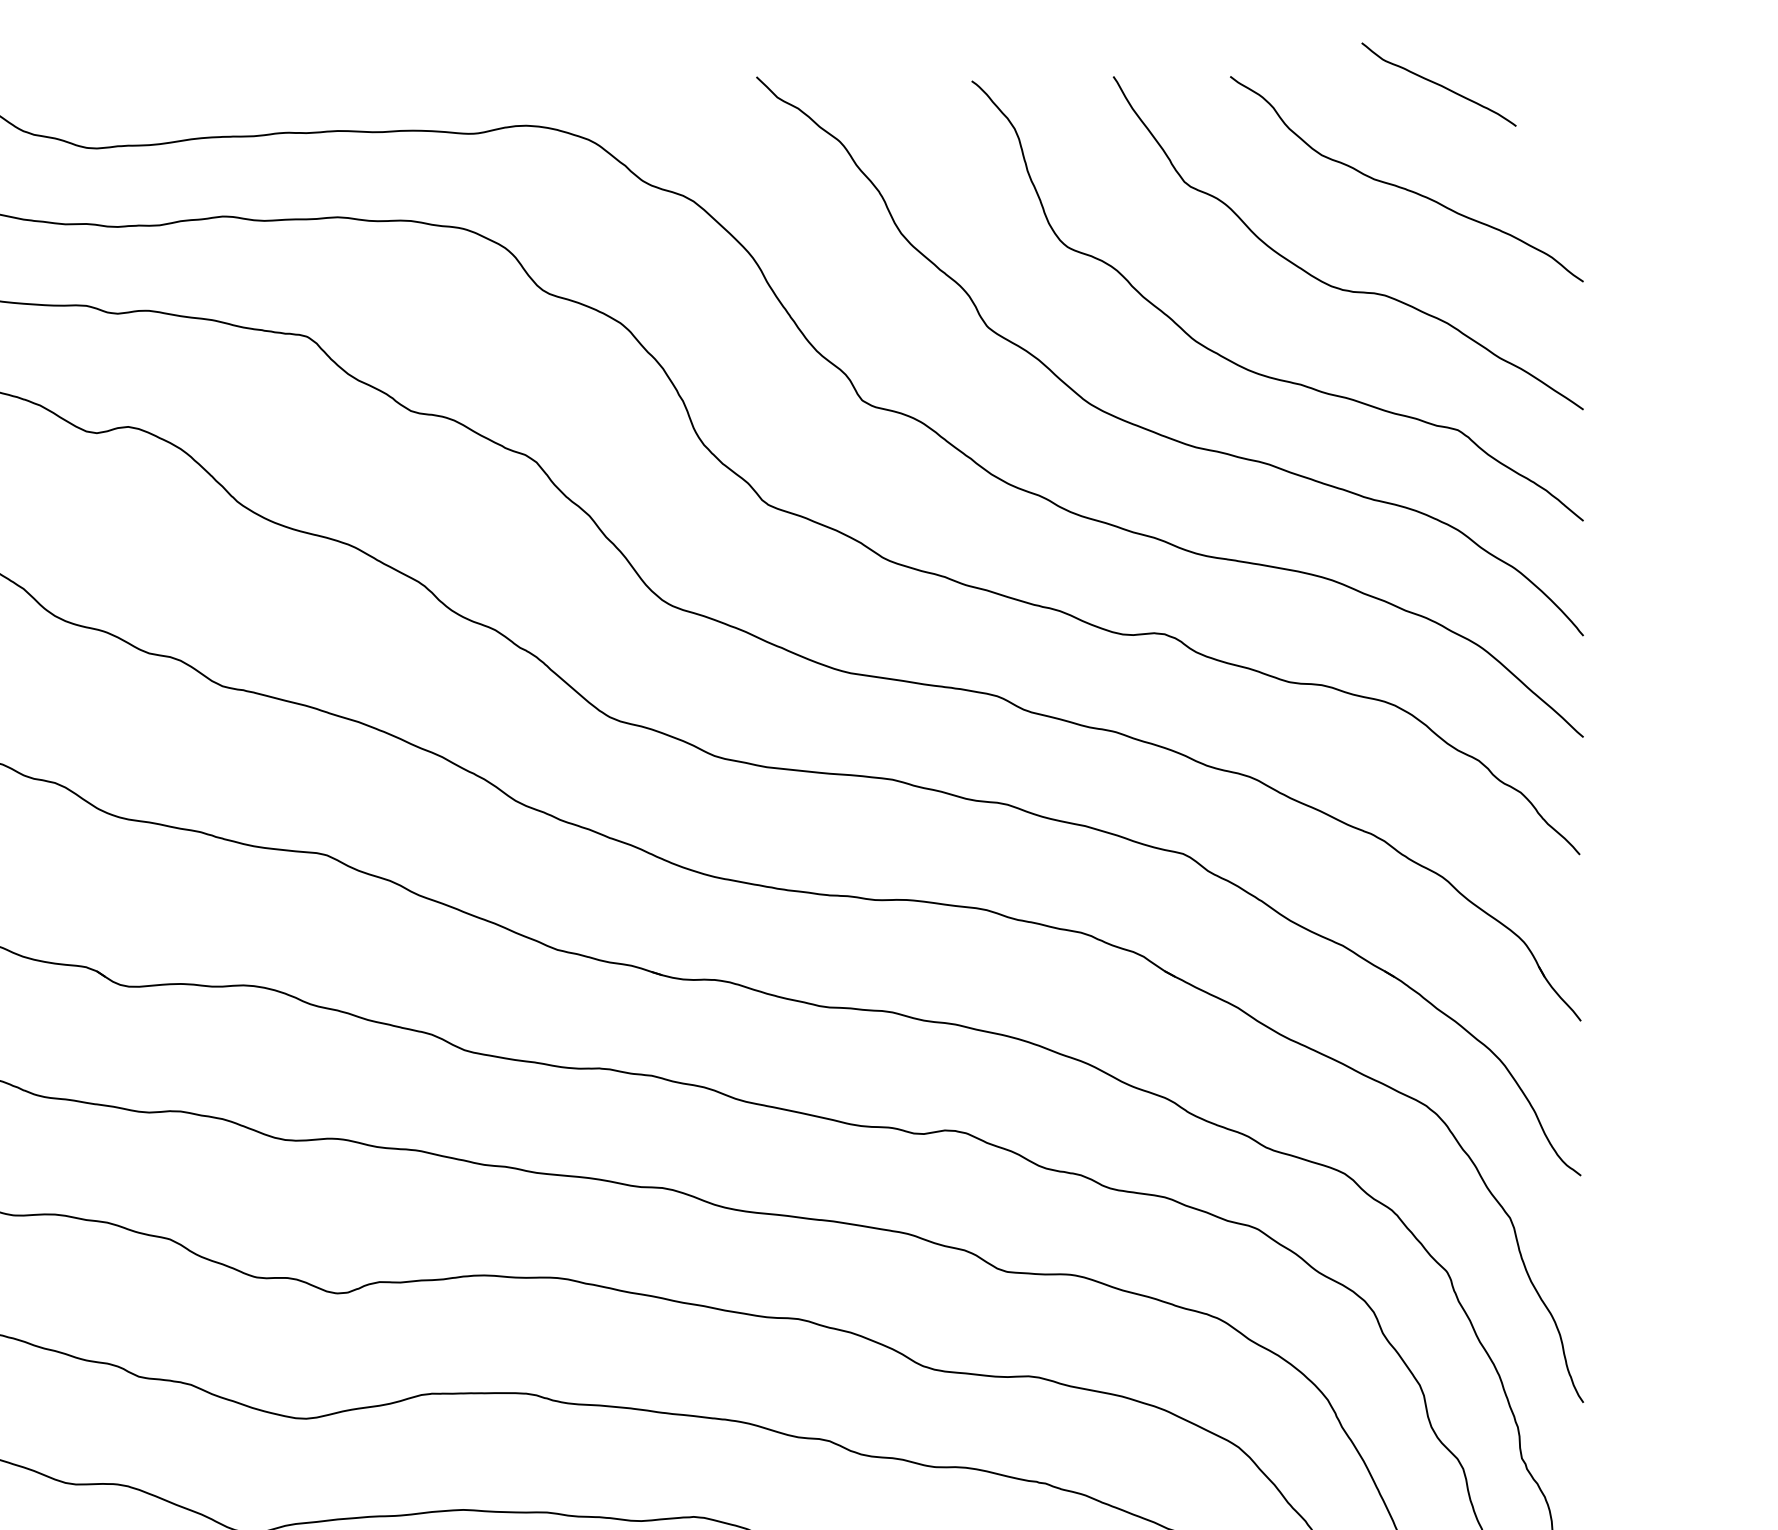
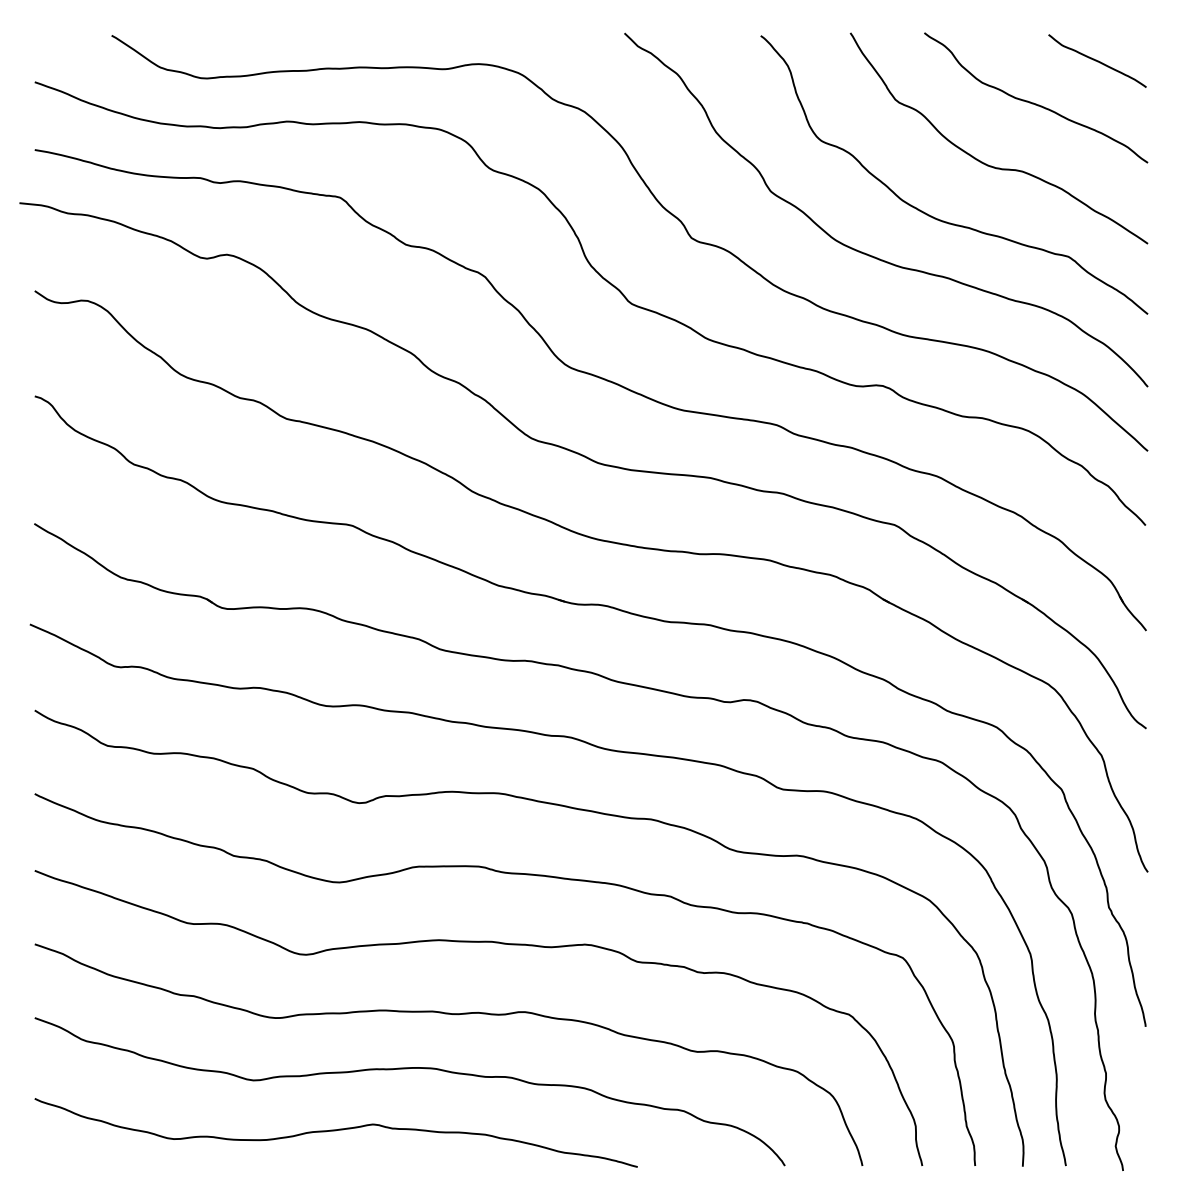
curve: (1438, 83) -> (1097, 60), moved

